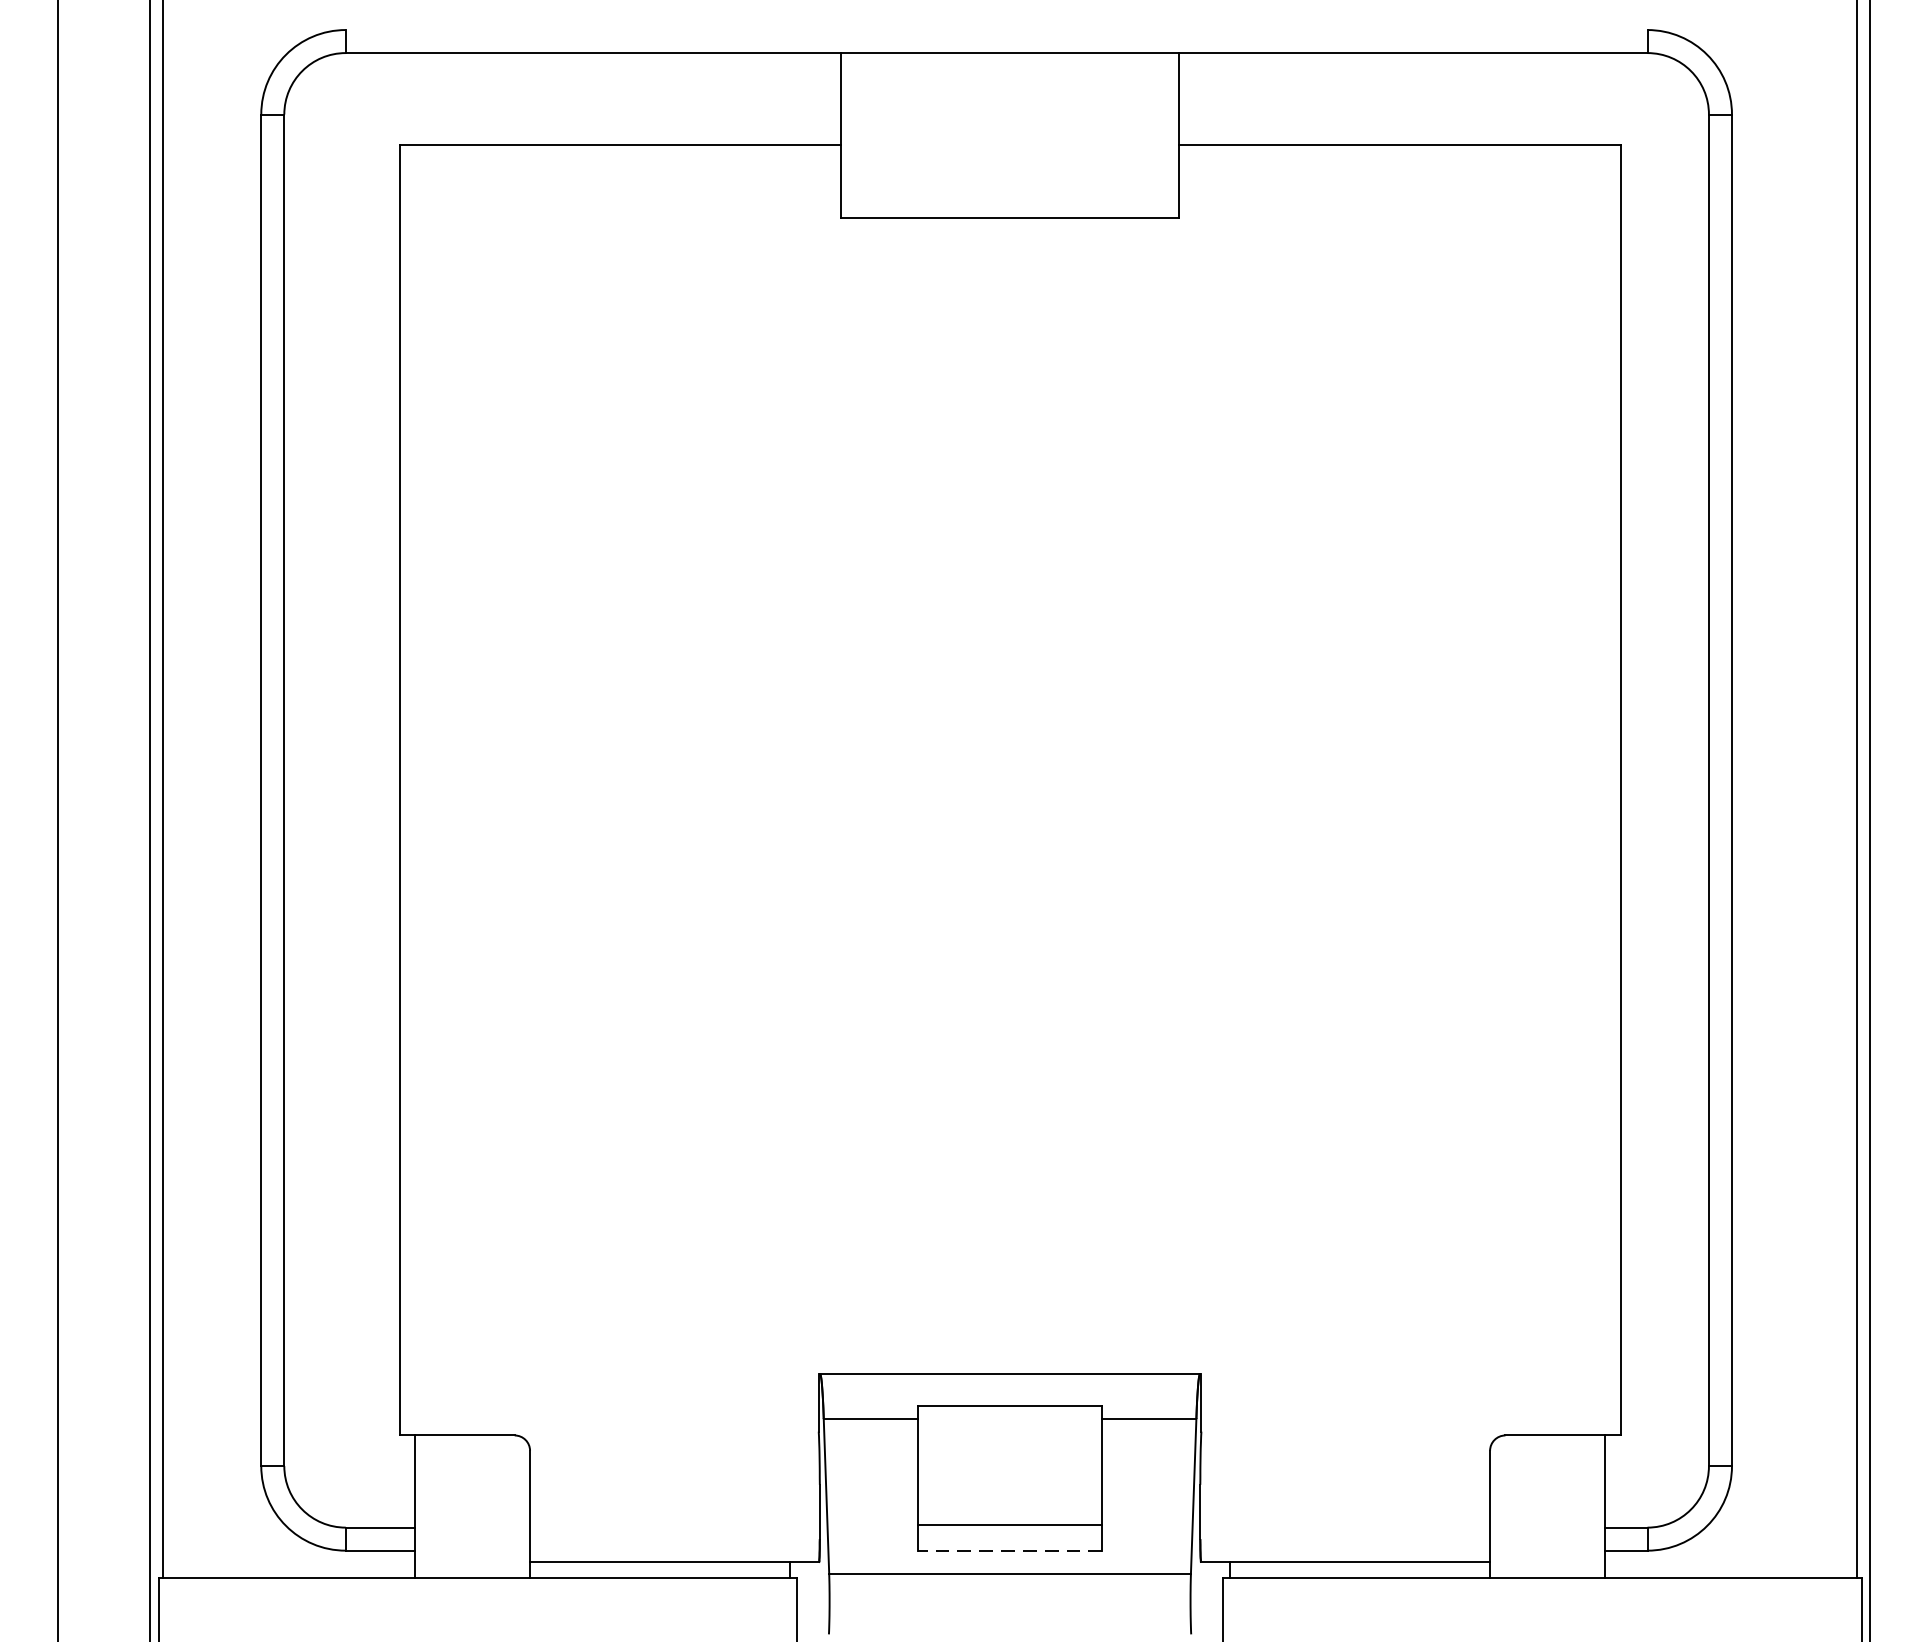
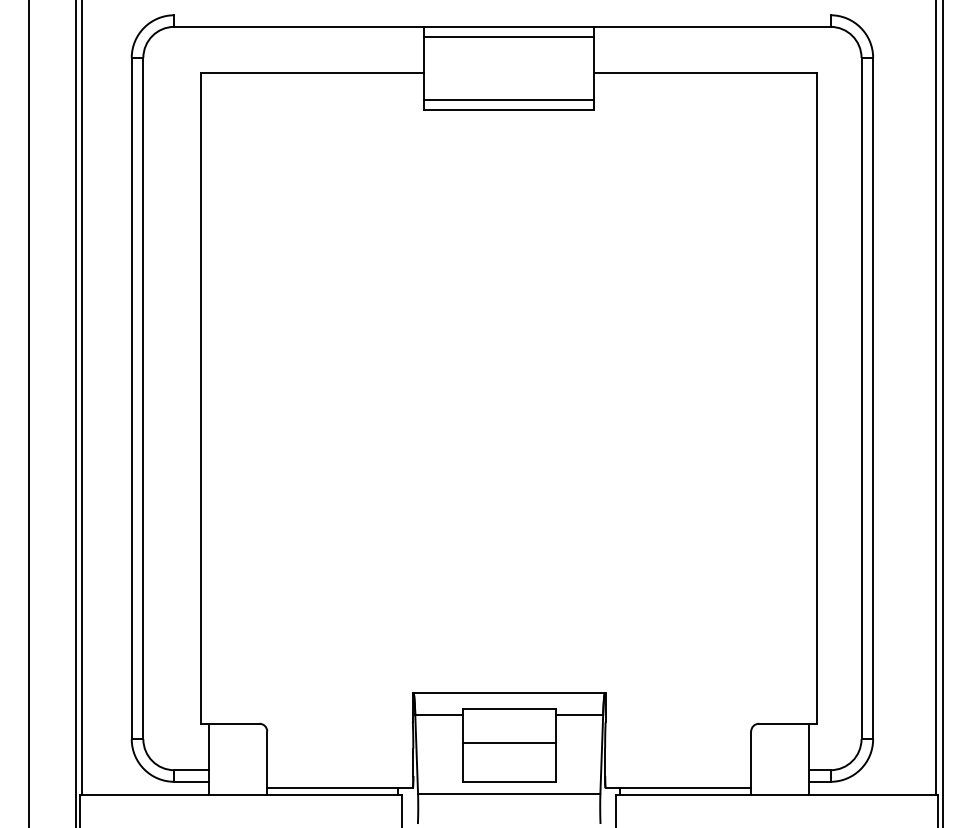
line: (1010, 72) -> (509, 36), added
line: (1010, 199) -> (509, 100), added
line: (1008, 1526) -> (508, 743), moved
line: (1008, 1550) -> (508, 781), dashed -> solid

